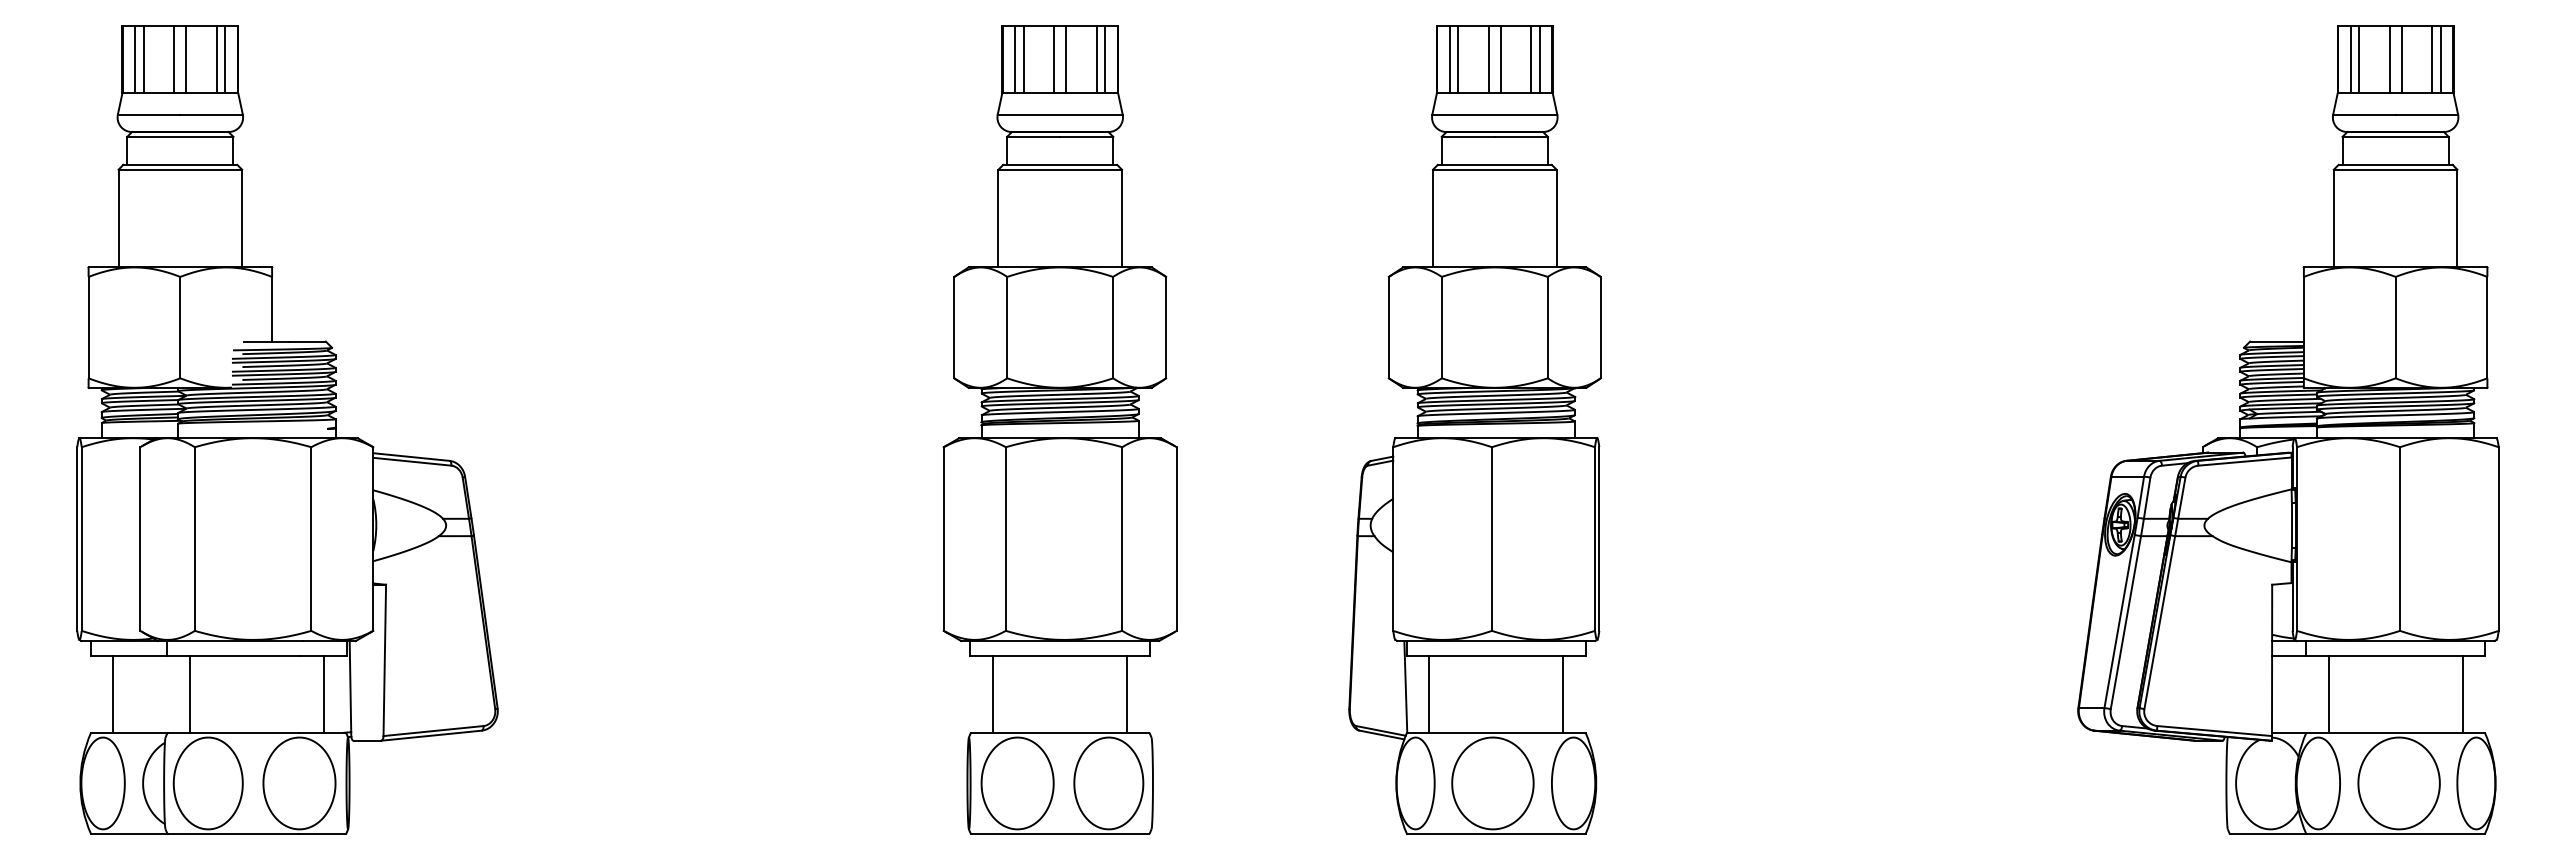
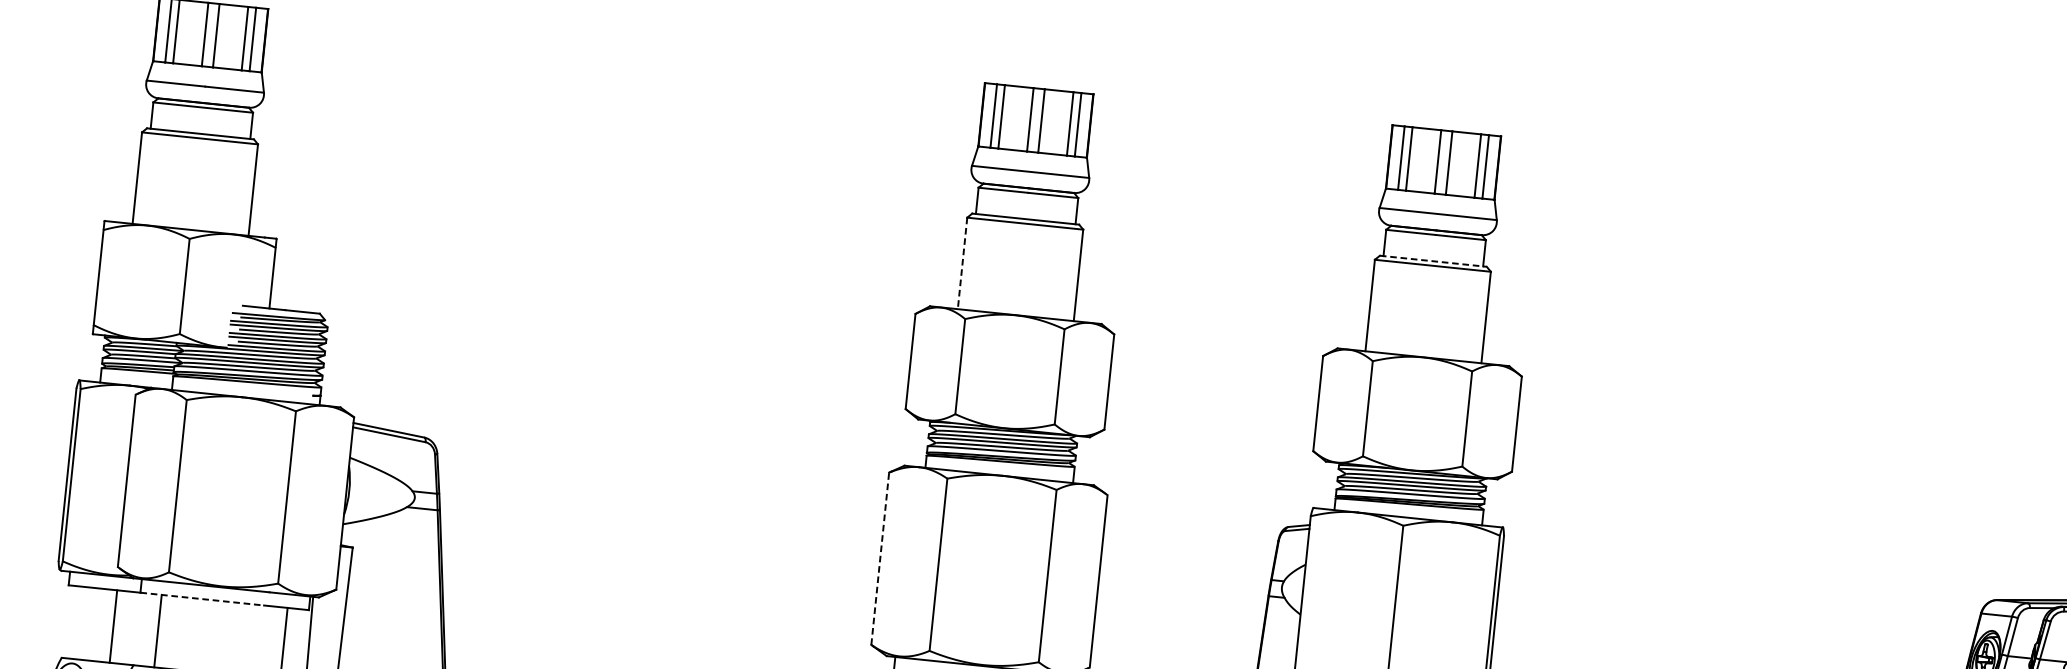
line: (1494, 164) -> (1433, 260), solid -> dashed
line: (998, 218) -> (962, 263), solid -> dashed
line: (943, 539) -> (879, 559), solid -> dashed
line: (232, 655) -> (201, 599), solid -> dashed
line: (113, 693) -> (113, 625), moved

